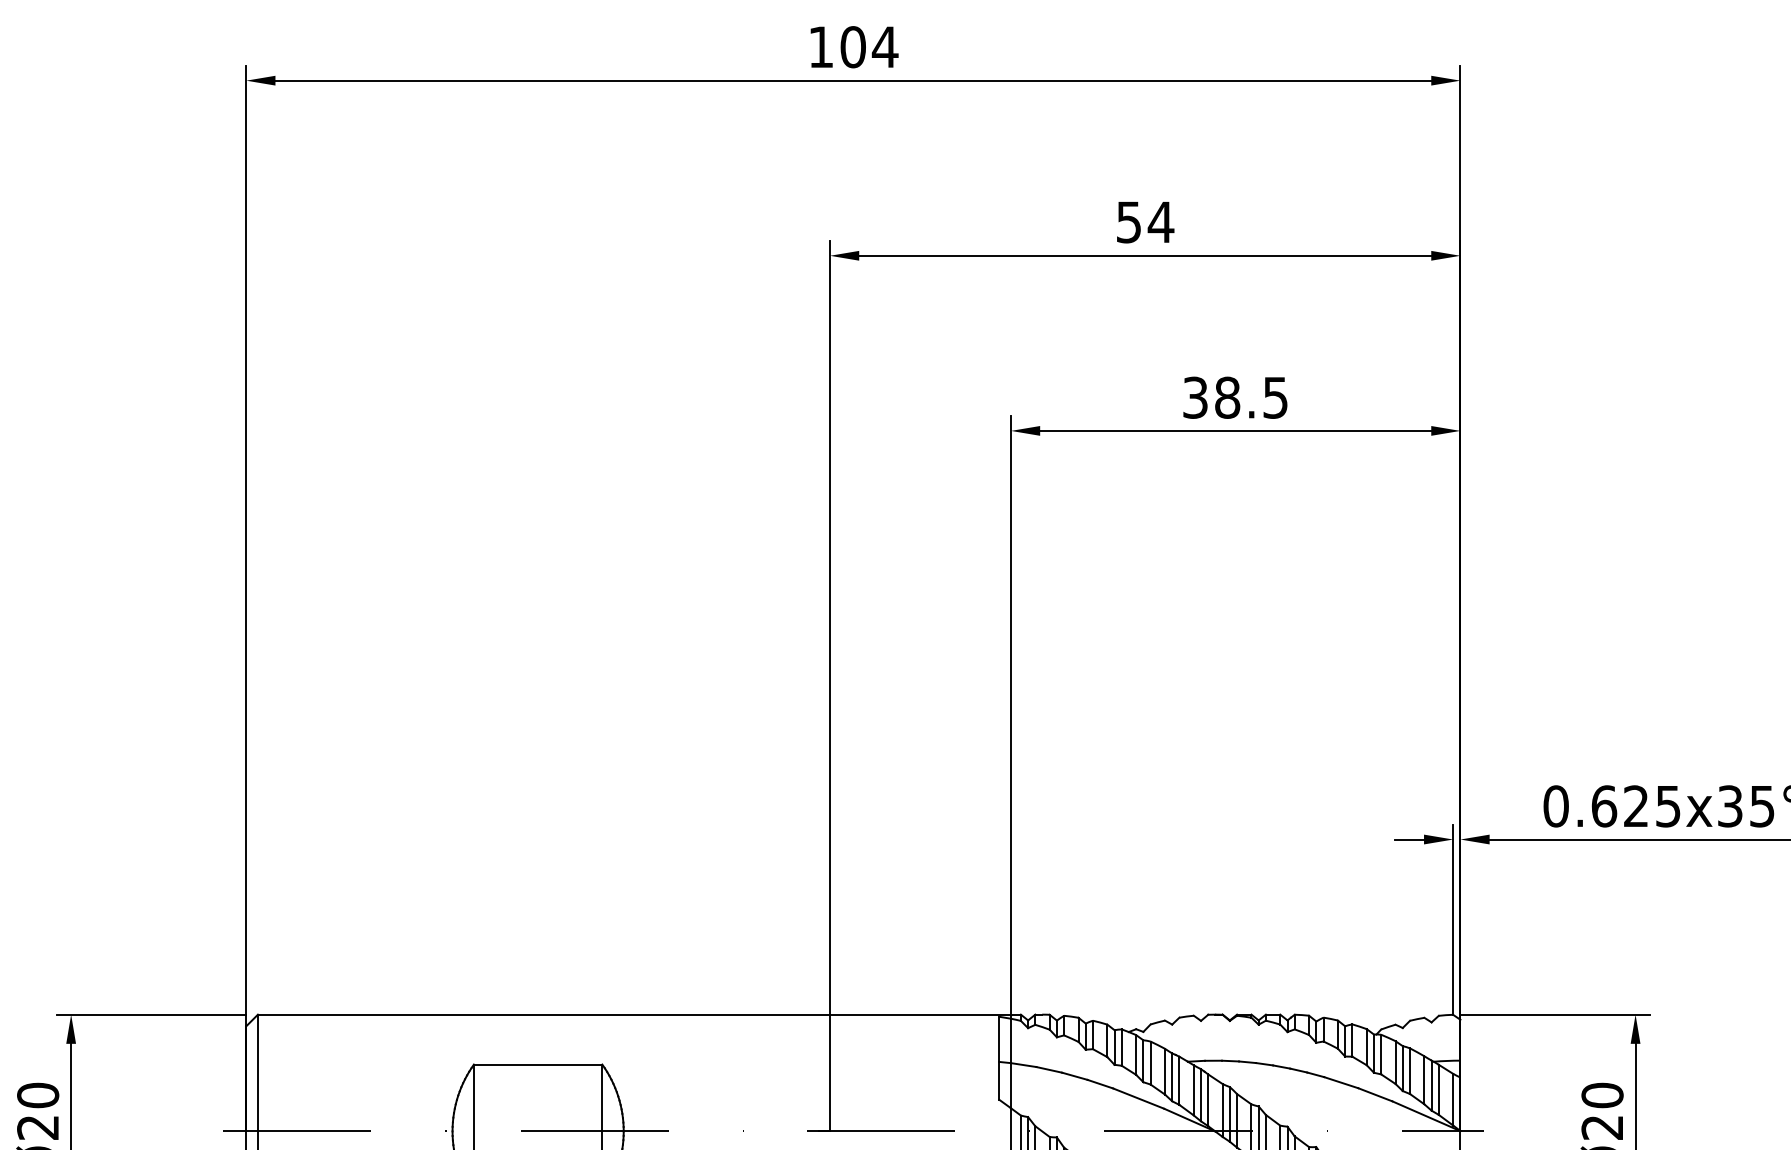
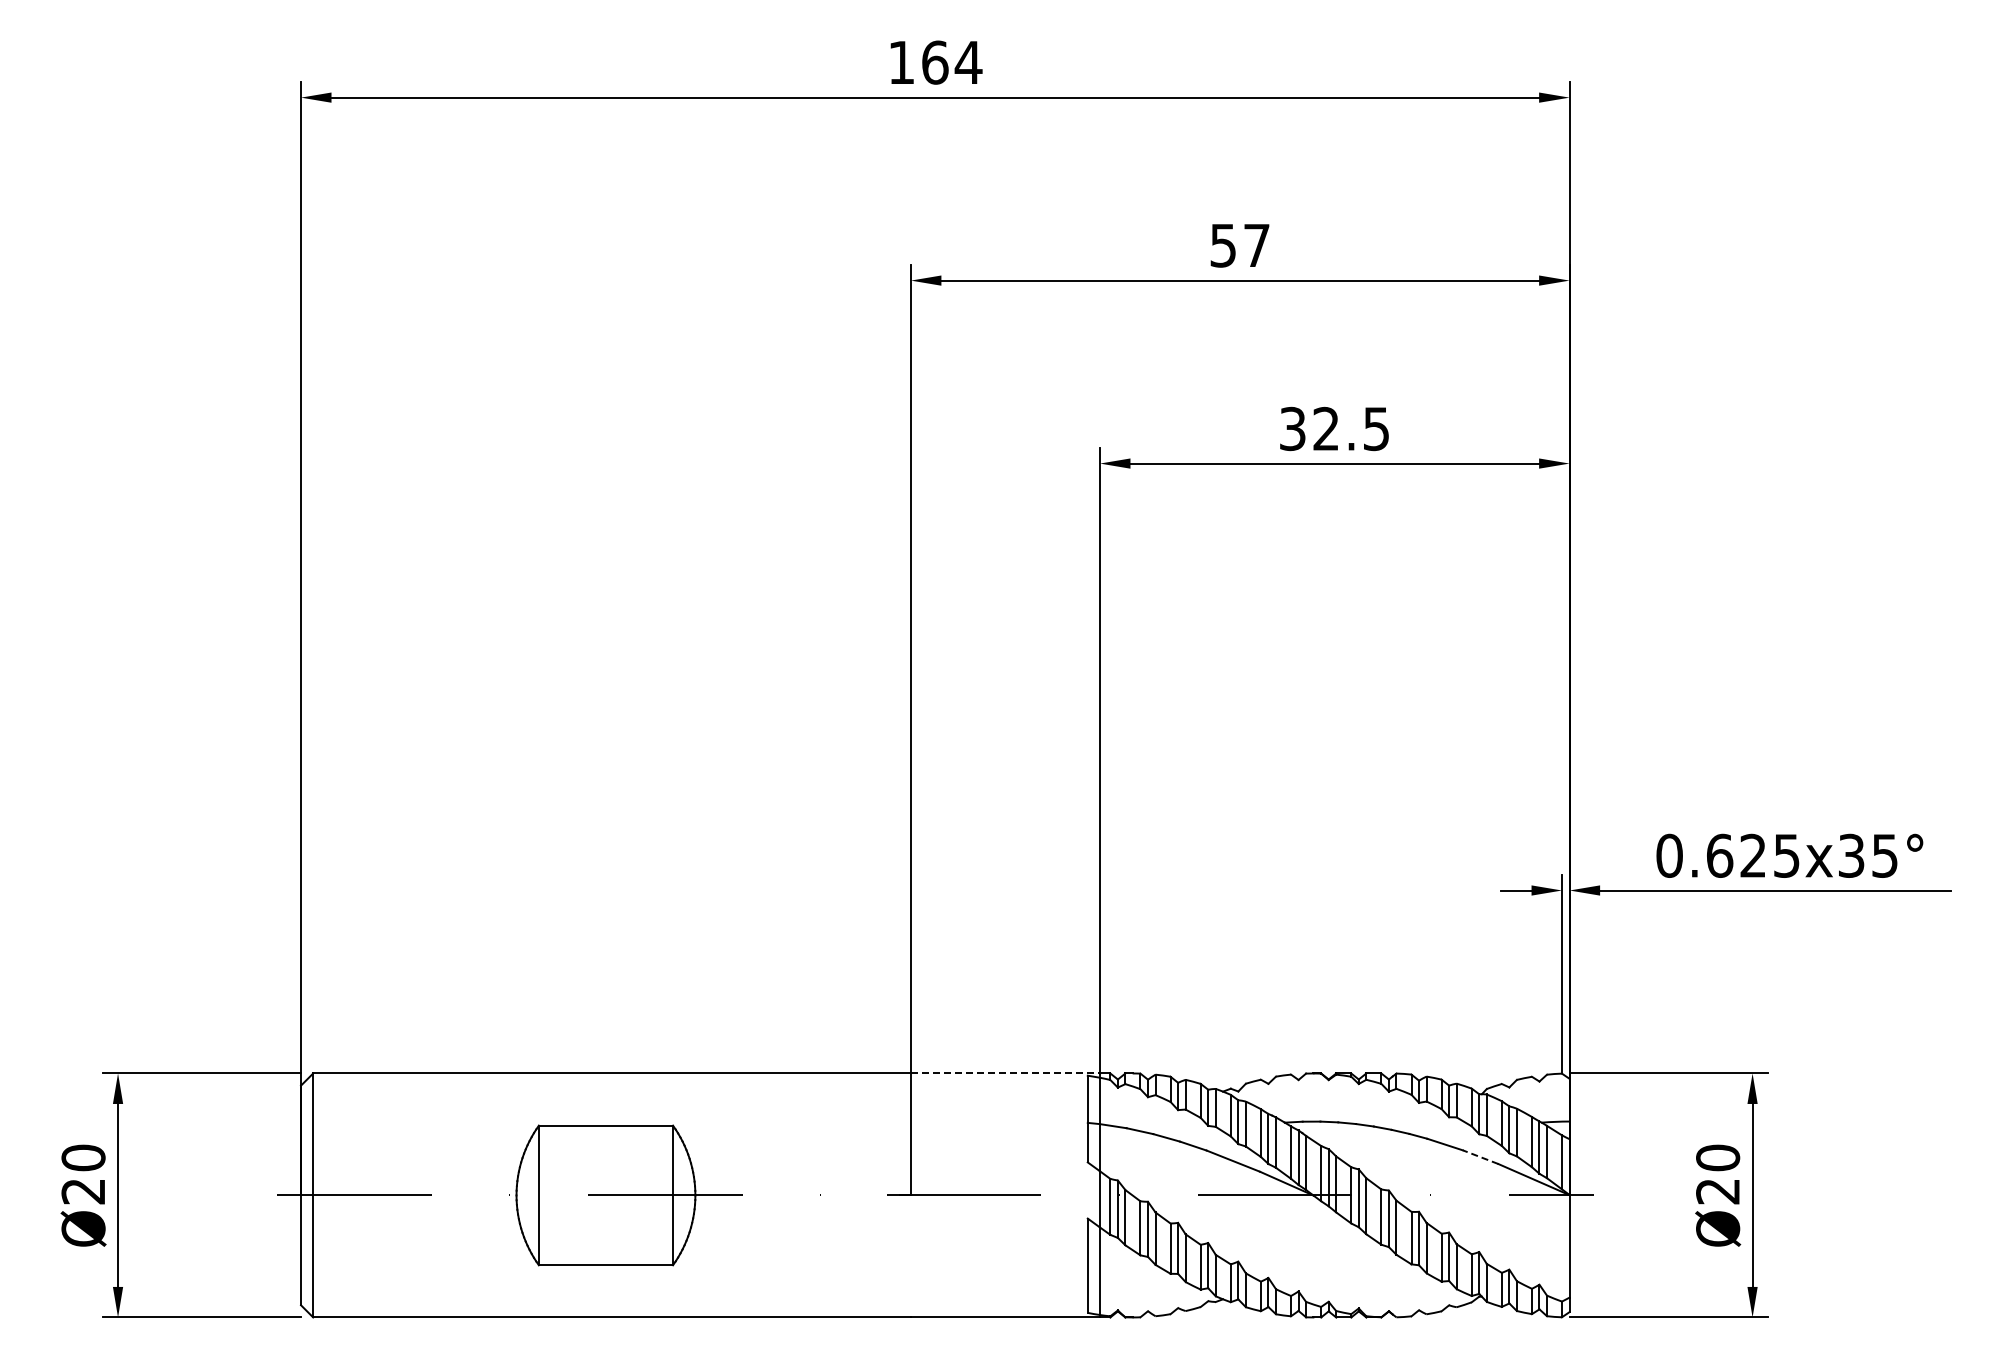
text: (853, 47) -> (935, 62), 104 -> 164
text: (1160, 222) -> (1256, 245), 54 -> 57
text: (1227, 397) -> (1326, 428), 38.5 -> 32.5
line: (920, 1014) -> (1005, 1073), solid -> dashed
line: (1375, 1095) -> (1480, 1157), solid -> dashed

